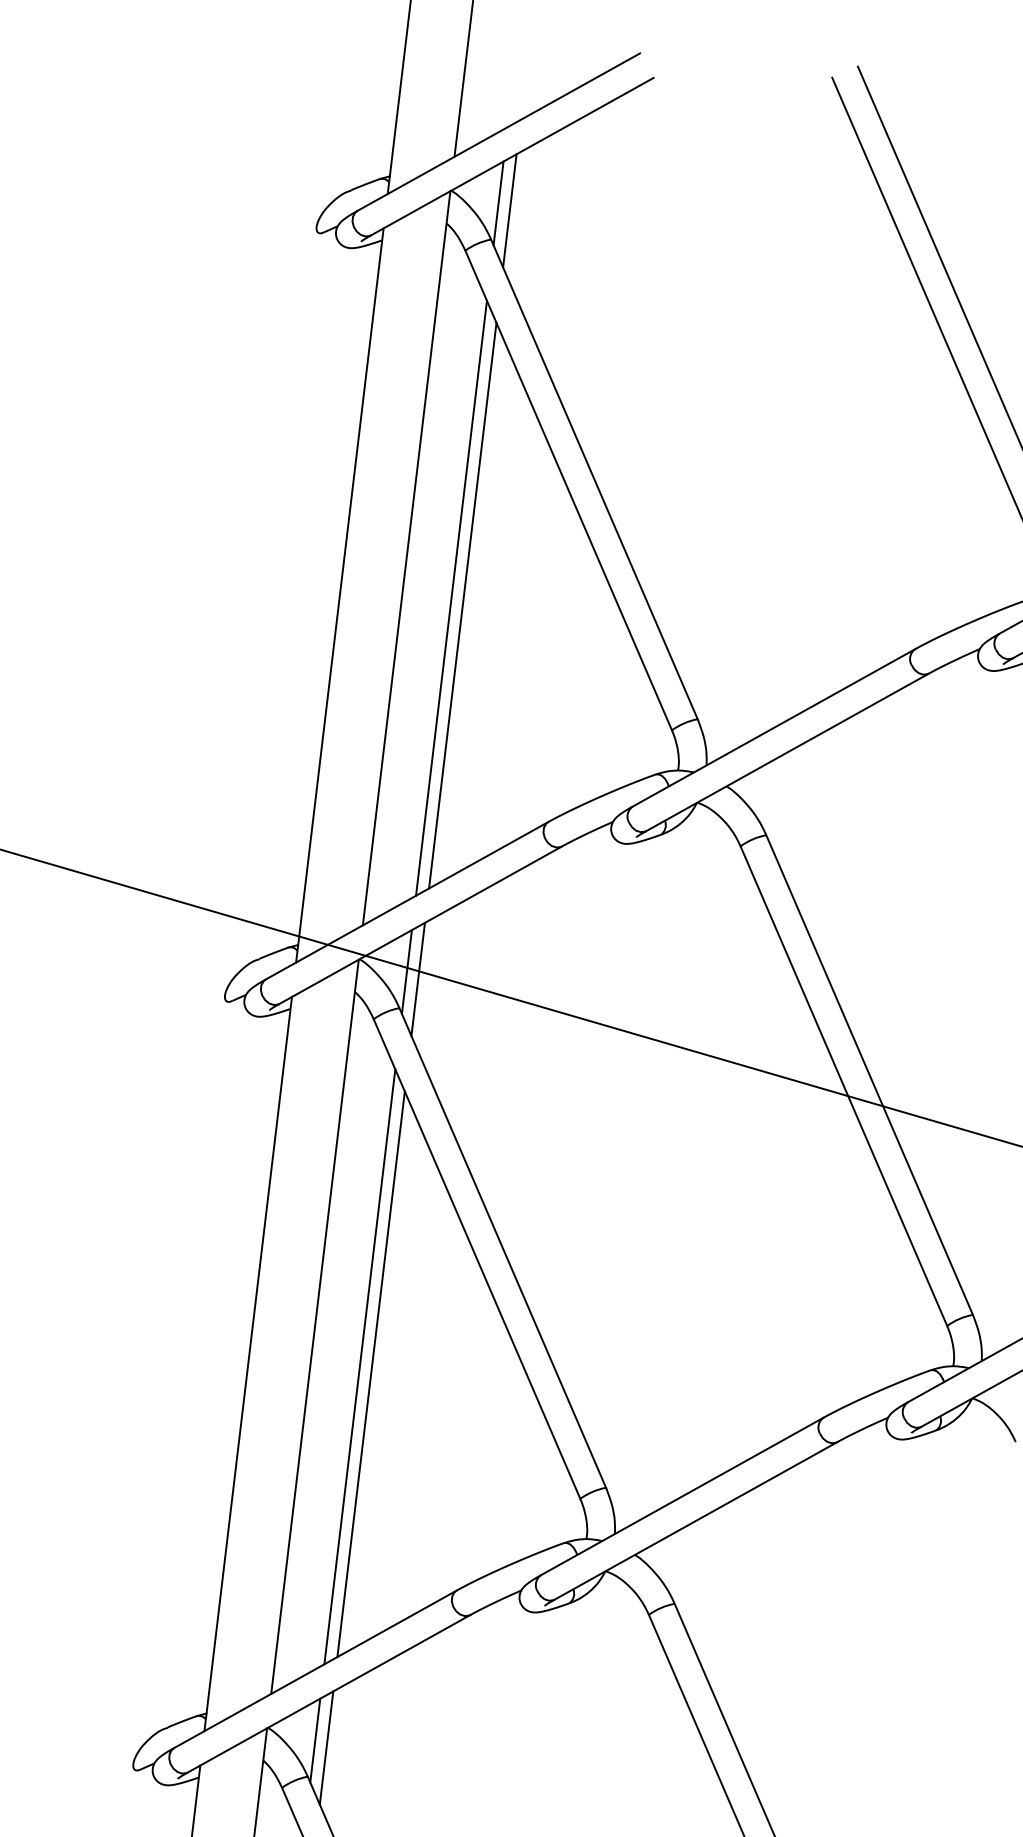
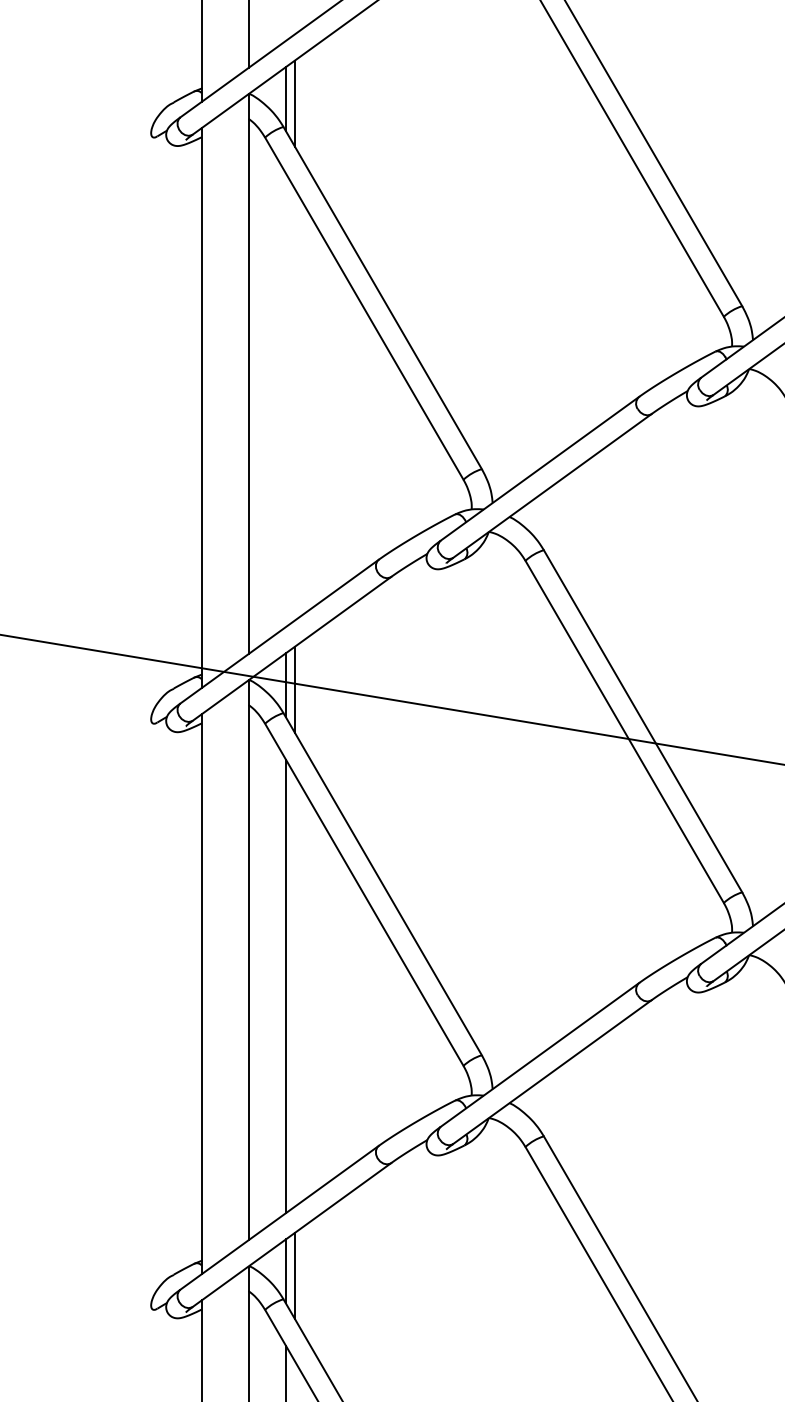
line: (450, 598) -> (285, 400), removed
line: (463, 605) -> (295, 404), removed
line: (371, 1373) -> (295, 990), removed

